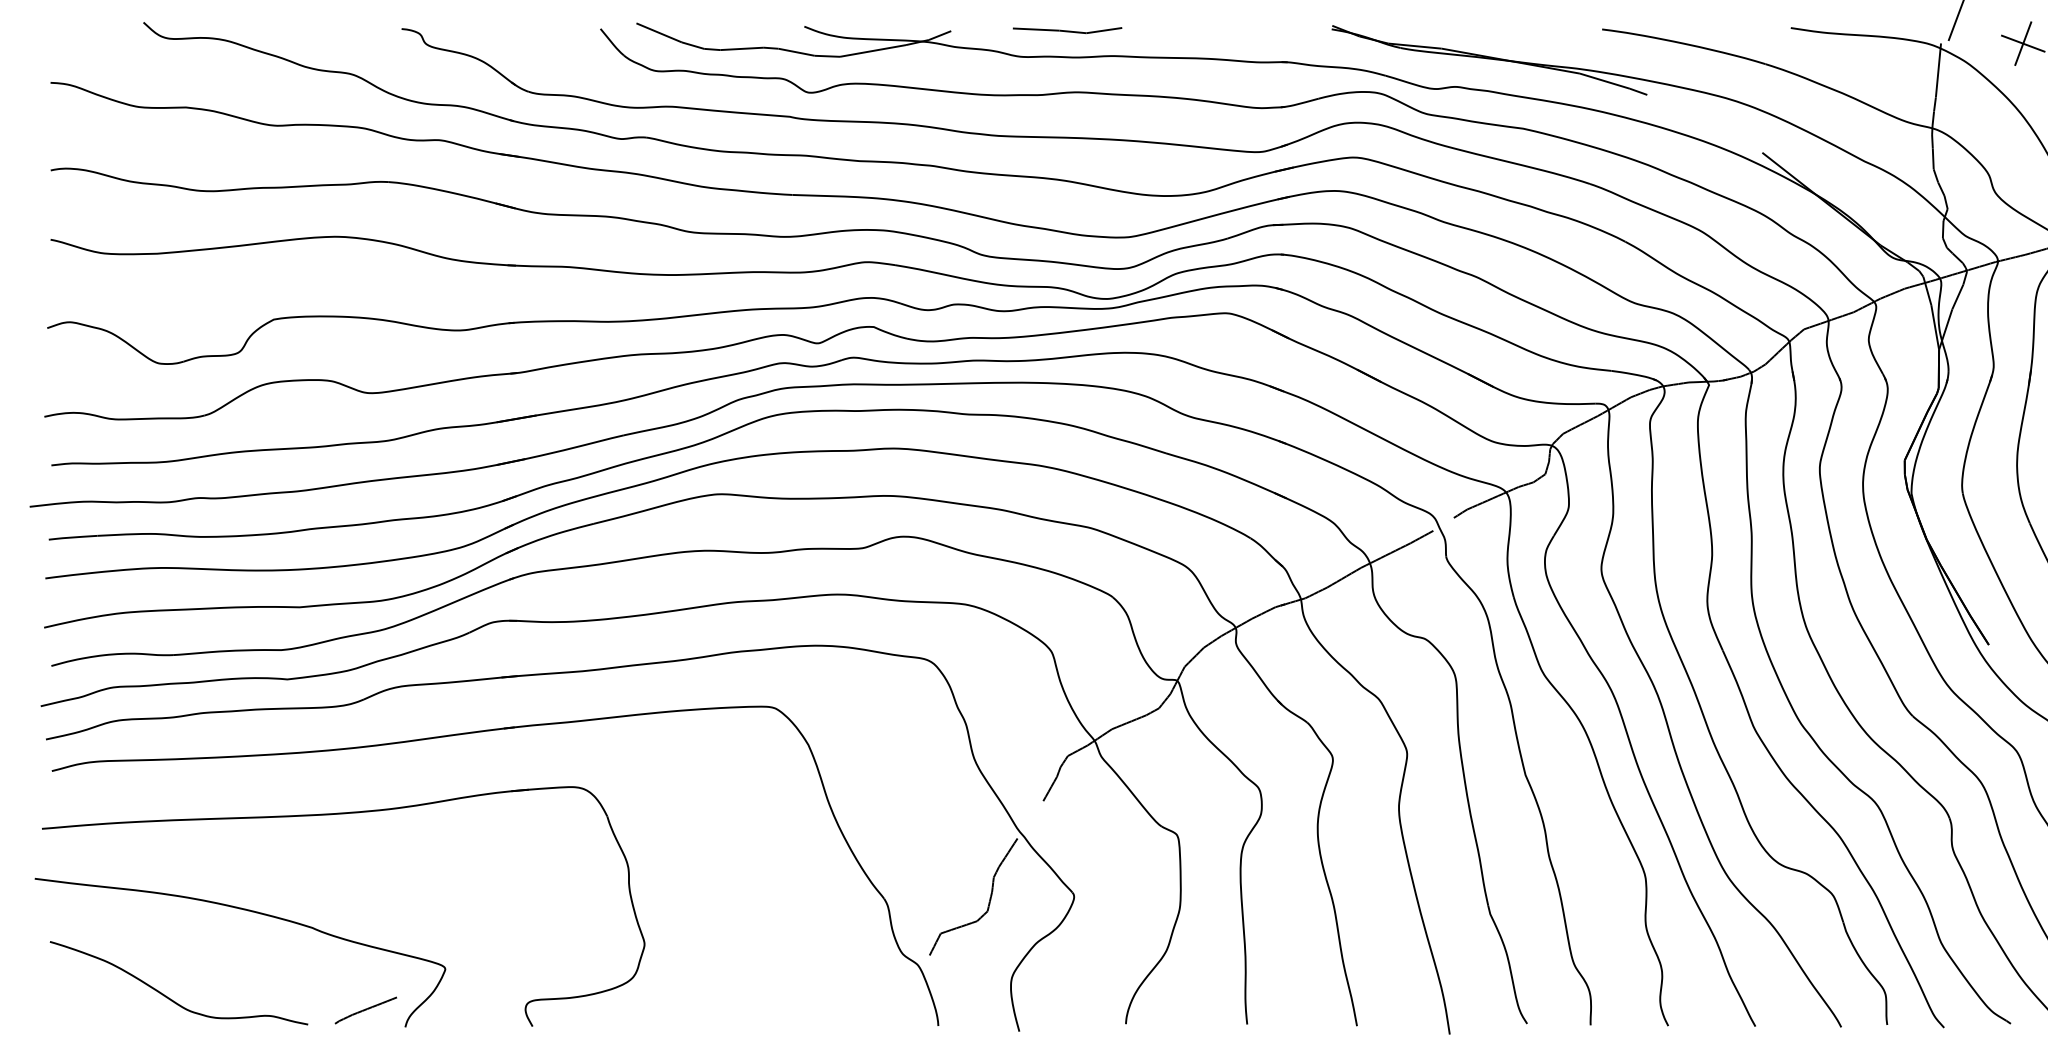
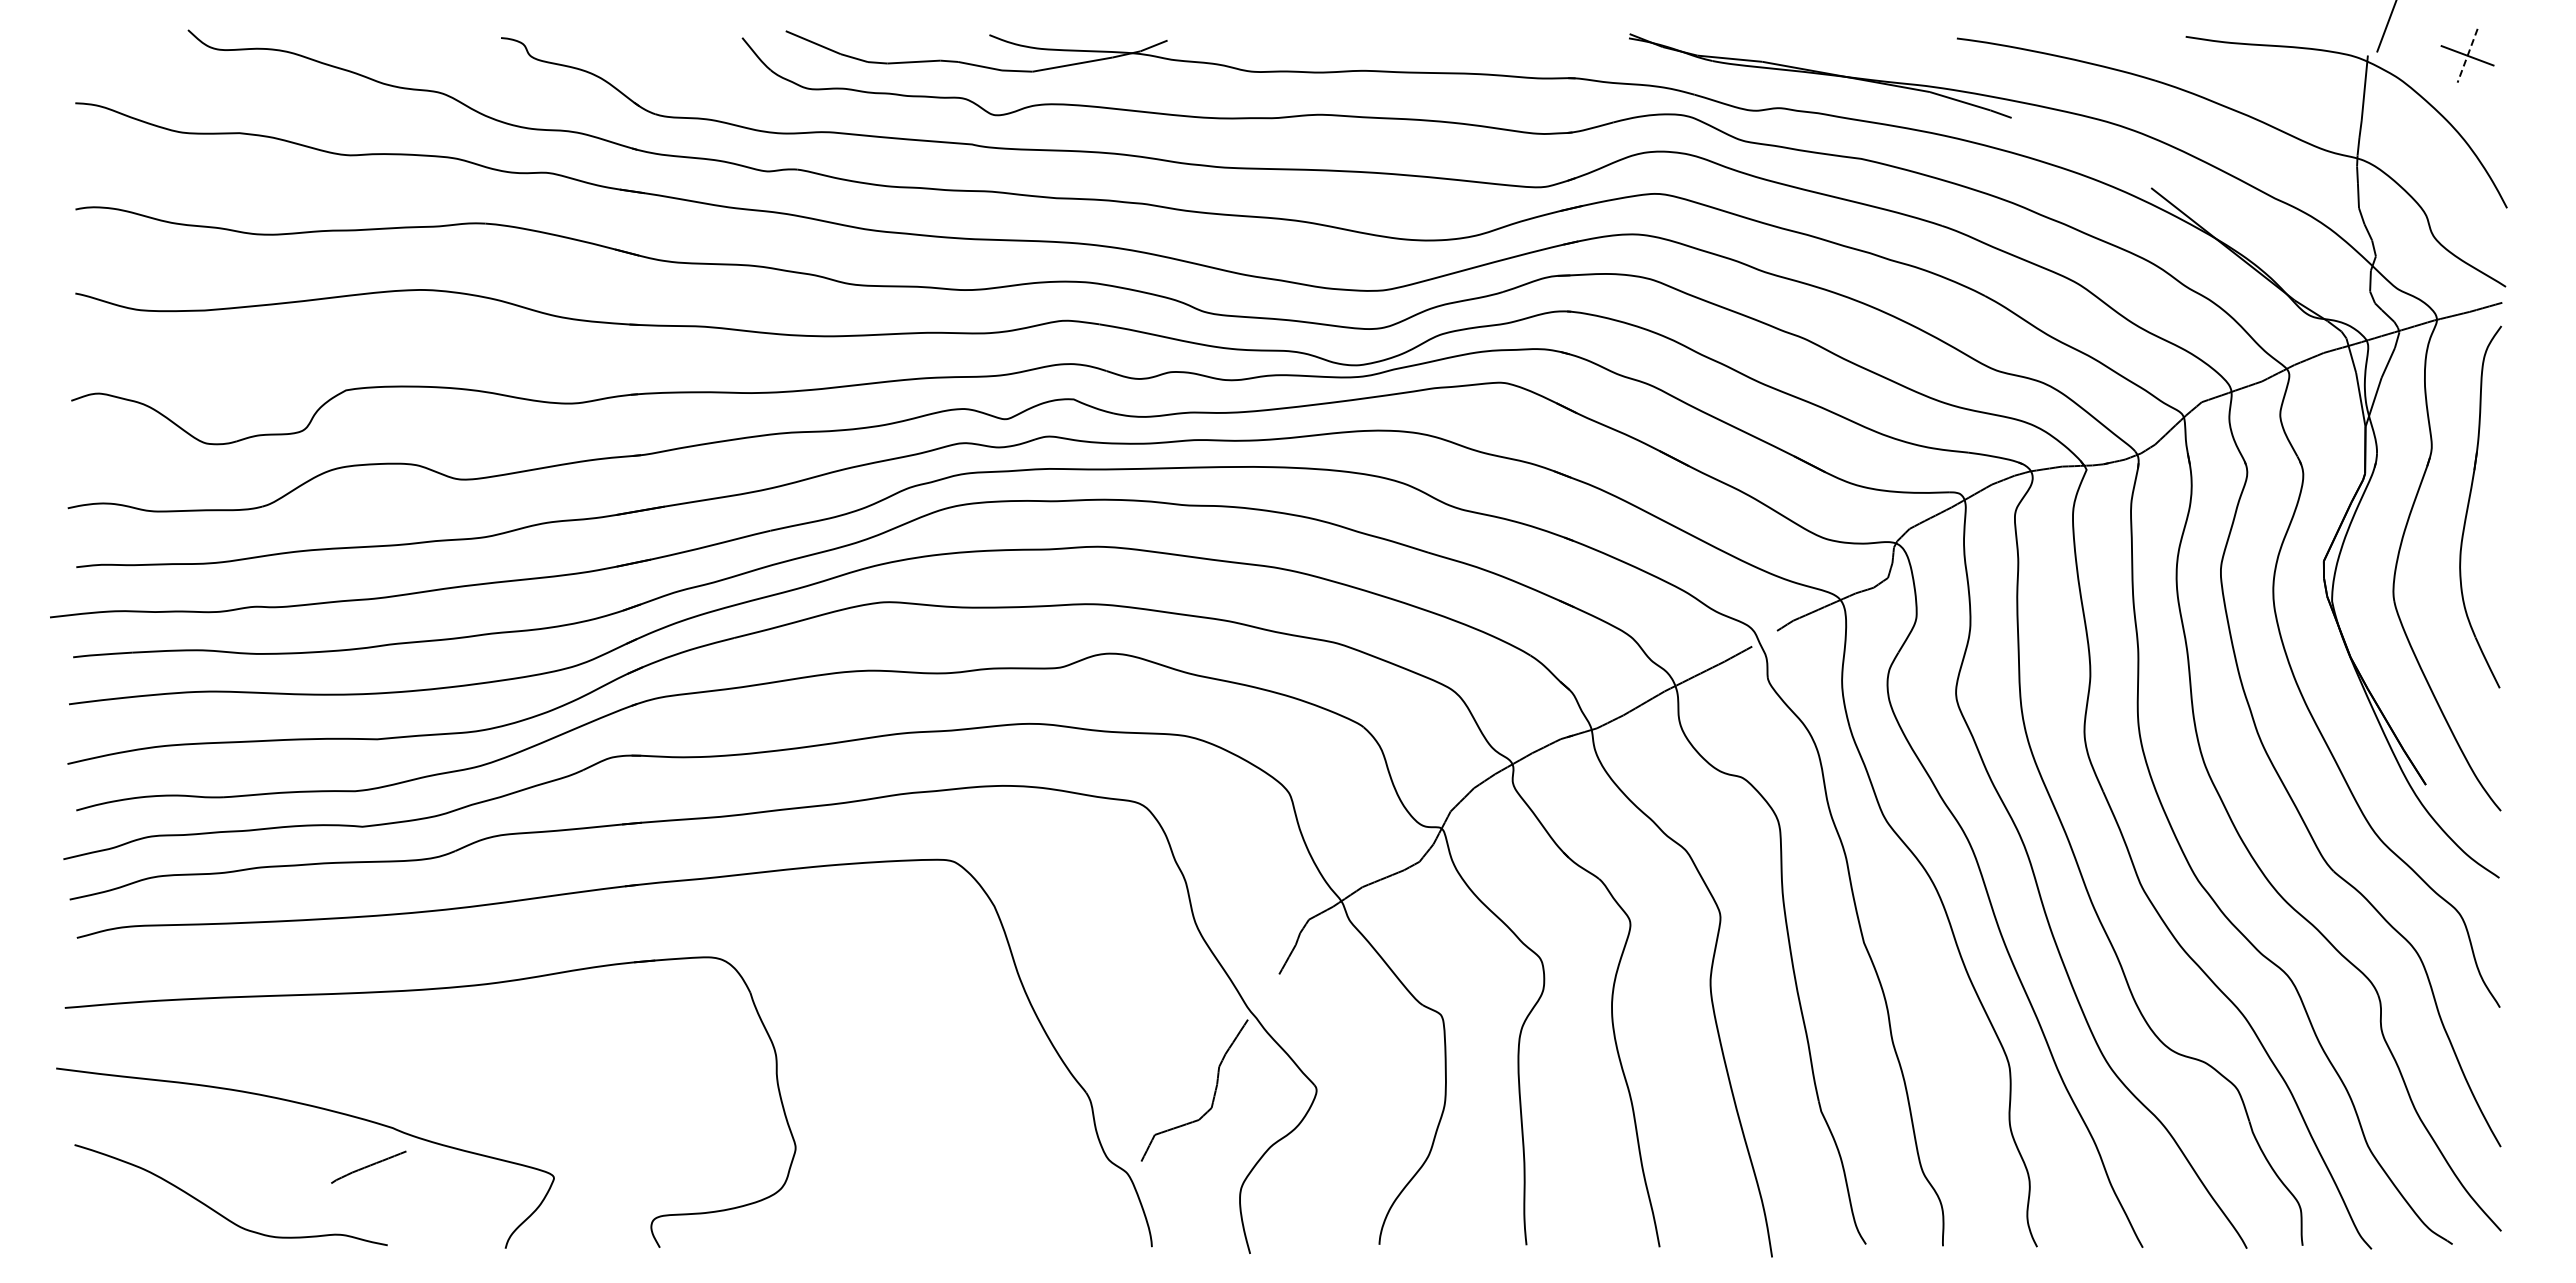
line: (1066, 30) -> (1307, 39), removed
line: (2023, 43) -> (2467, 55), solid -> dashed
curve: (365, 1009) -> (368, 1166), moved

